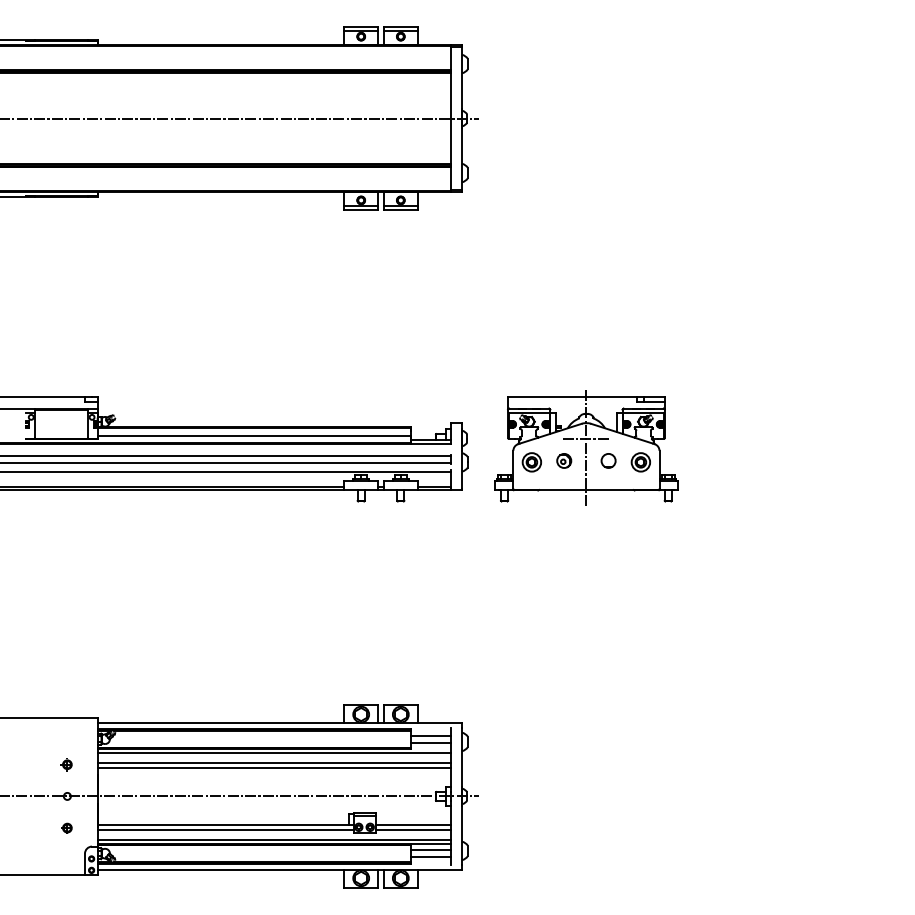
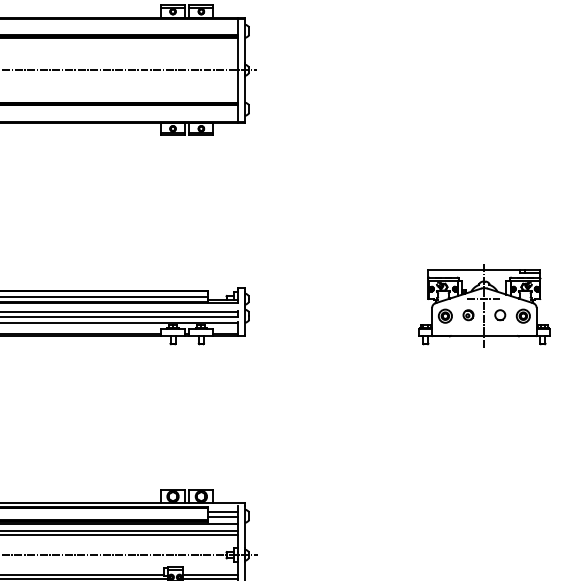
part: (586, 447) -> (484, 305), moved

